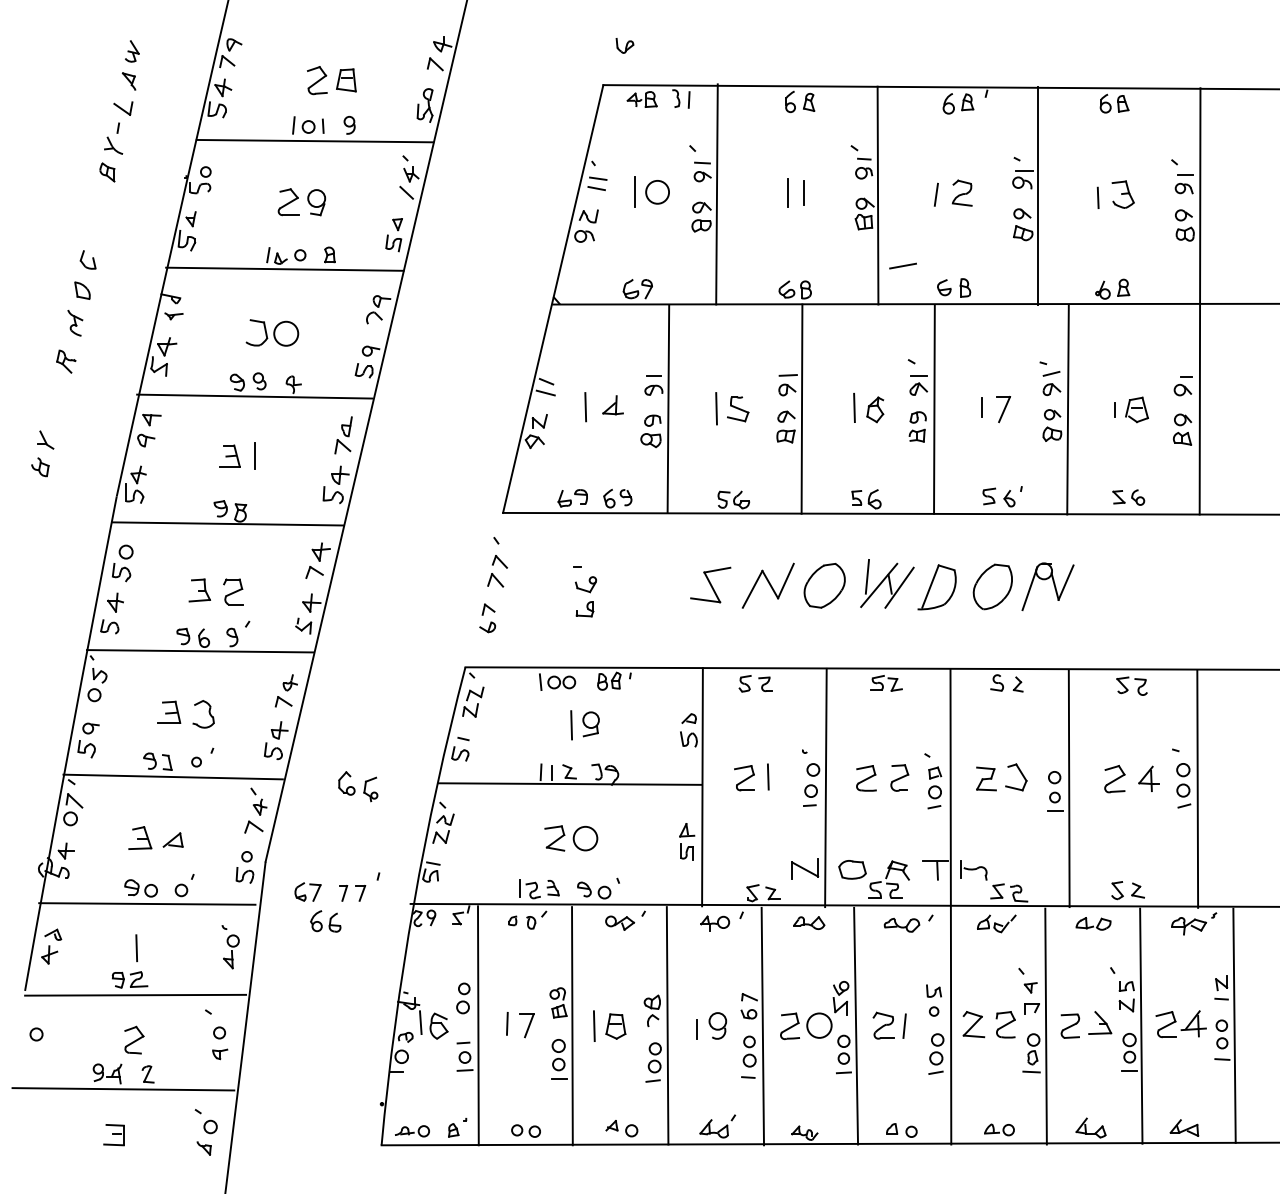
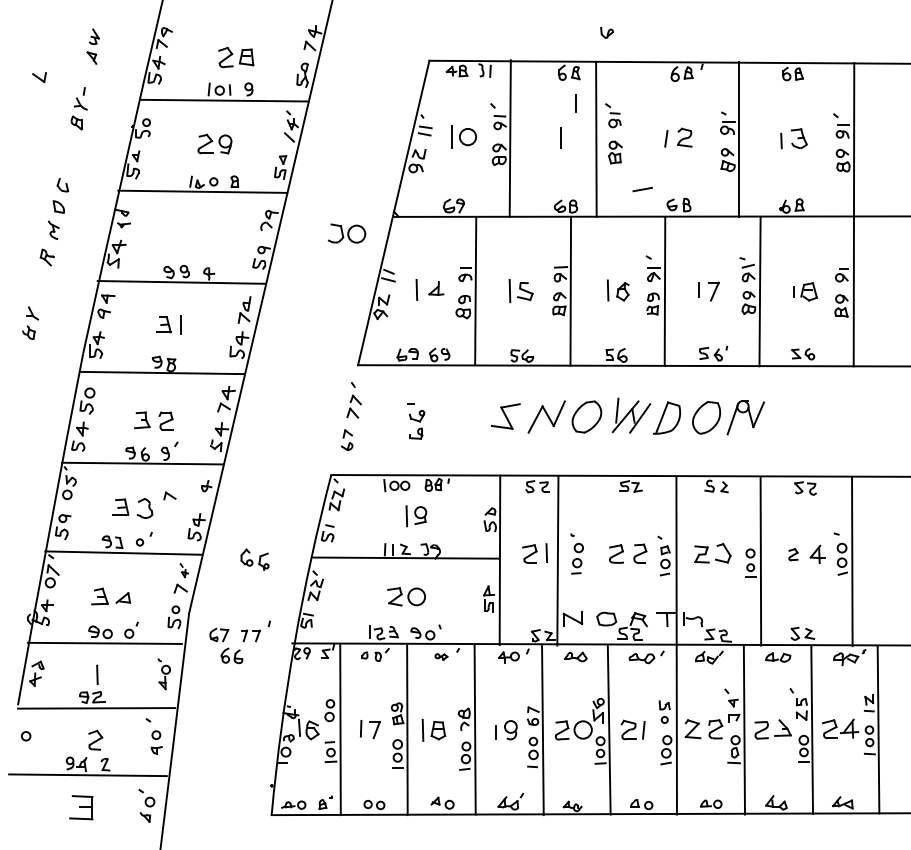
part: (624, 45) -> (606, 32), moved
part: (123, 108) -> (39, 77), moved
line: (803, 192) -> (575, 103), moved
line: (877, 195) -> (596, 139), moved
part: (272, 332) -> (346, 233), moved
part: (283, 701) -> (169, 495), moved
part: (1114, 779) -> (793, 554), size x0.6
line: (825, 787) -> (557, 560), moved
part: (258, 801) -> (184, 570), size x0.7
part: (620, 922) -> (441, 656), size x0.6
part: (113, 1135) -> (80, 808), size x1.6

